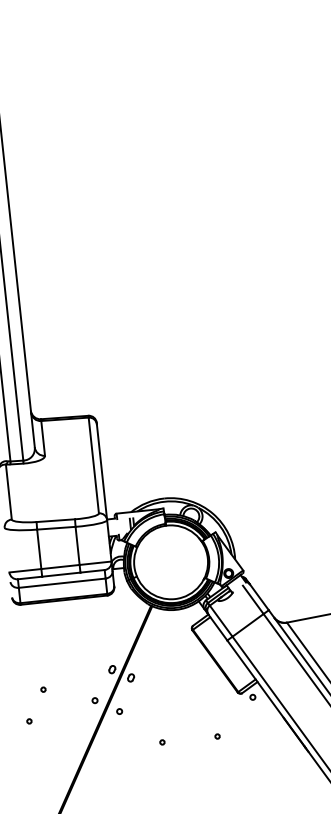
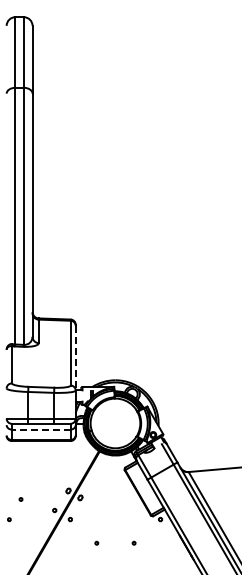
line: (101, 472) -> (75, 358), solid -> dashed
line: (61, 583) -> (40, 429), solid -> dashed

